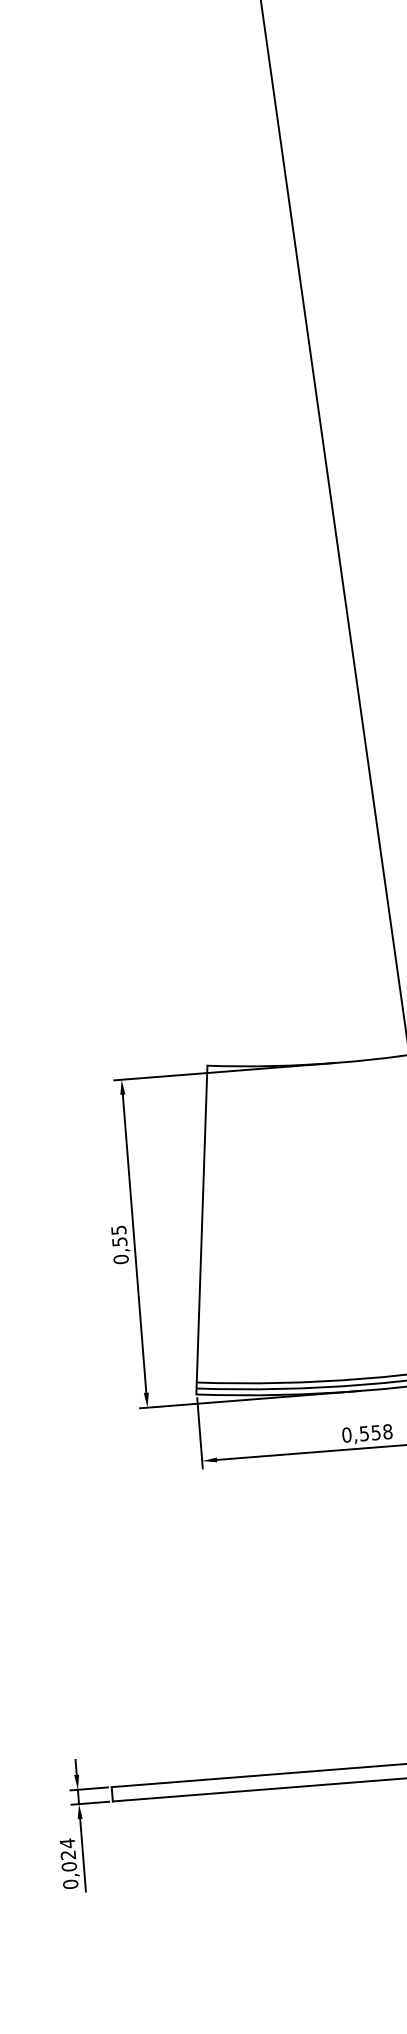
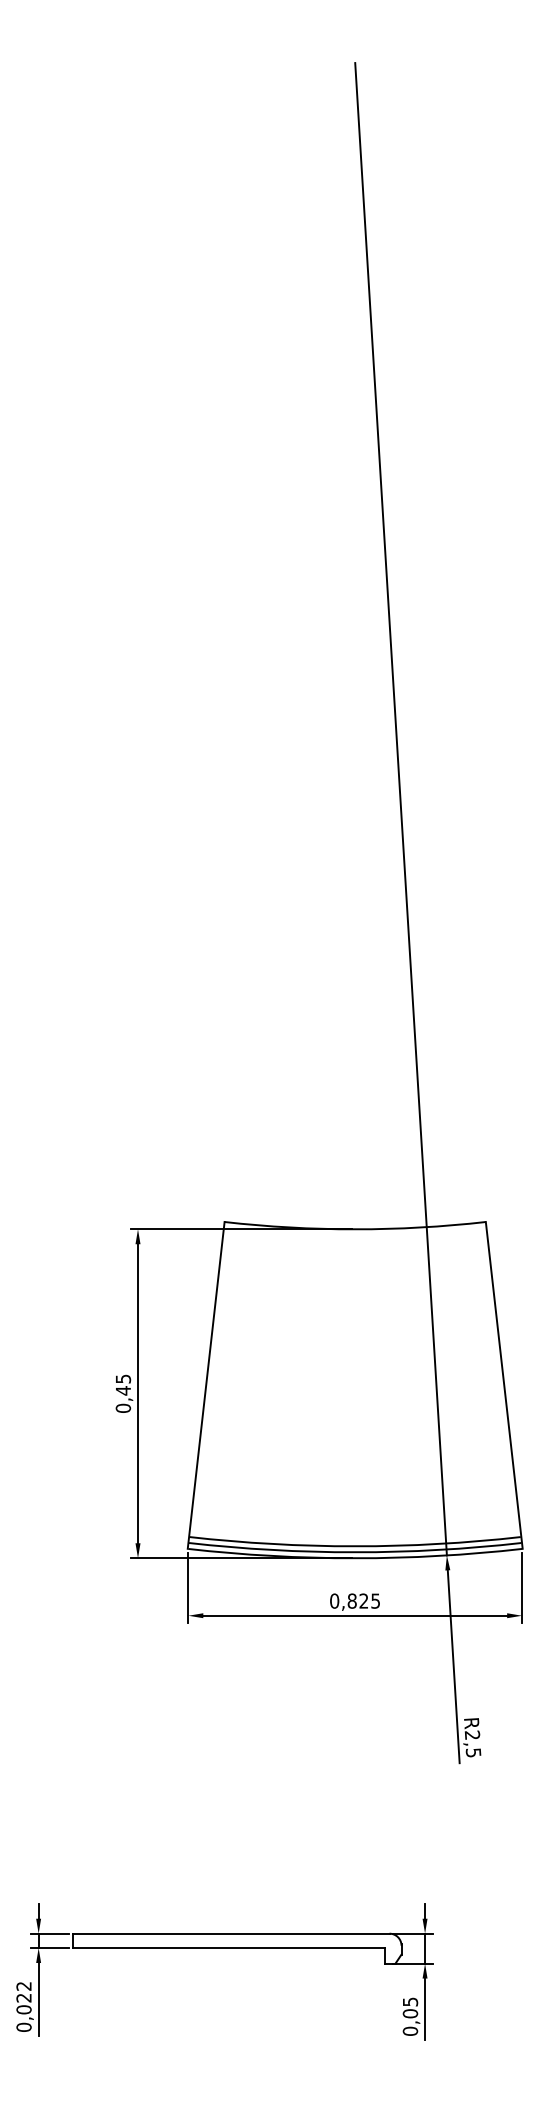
text: (119, 1241) -> (123, 1390), 0,55 -> 0,45
text: (375, 1432) -> (363, 1600), 0,558 -> 0,825
text: (66, 1843) -> (23, 1986), 0,024 -> 0,022

